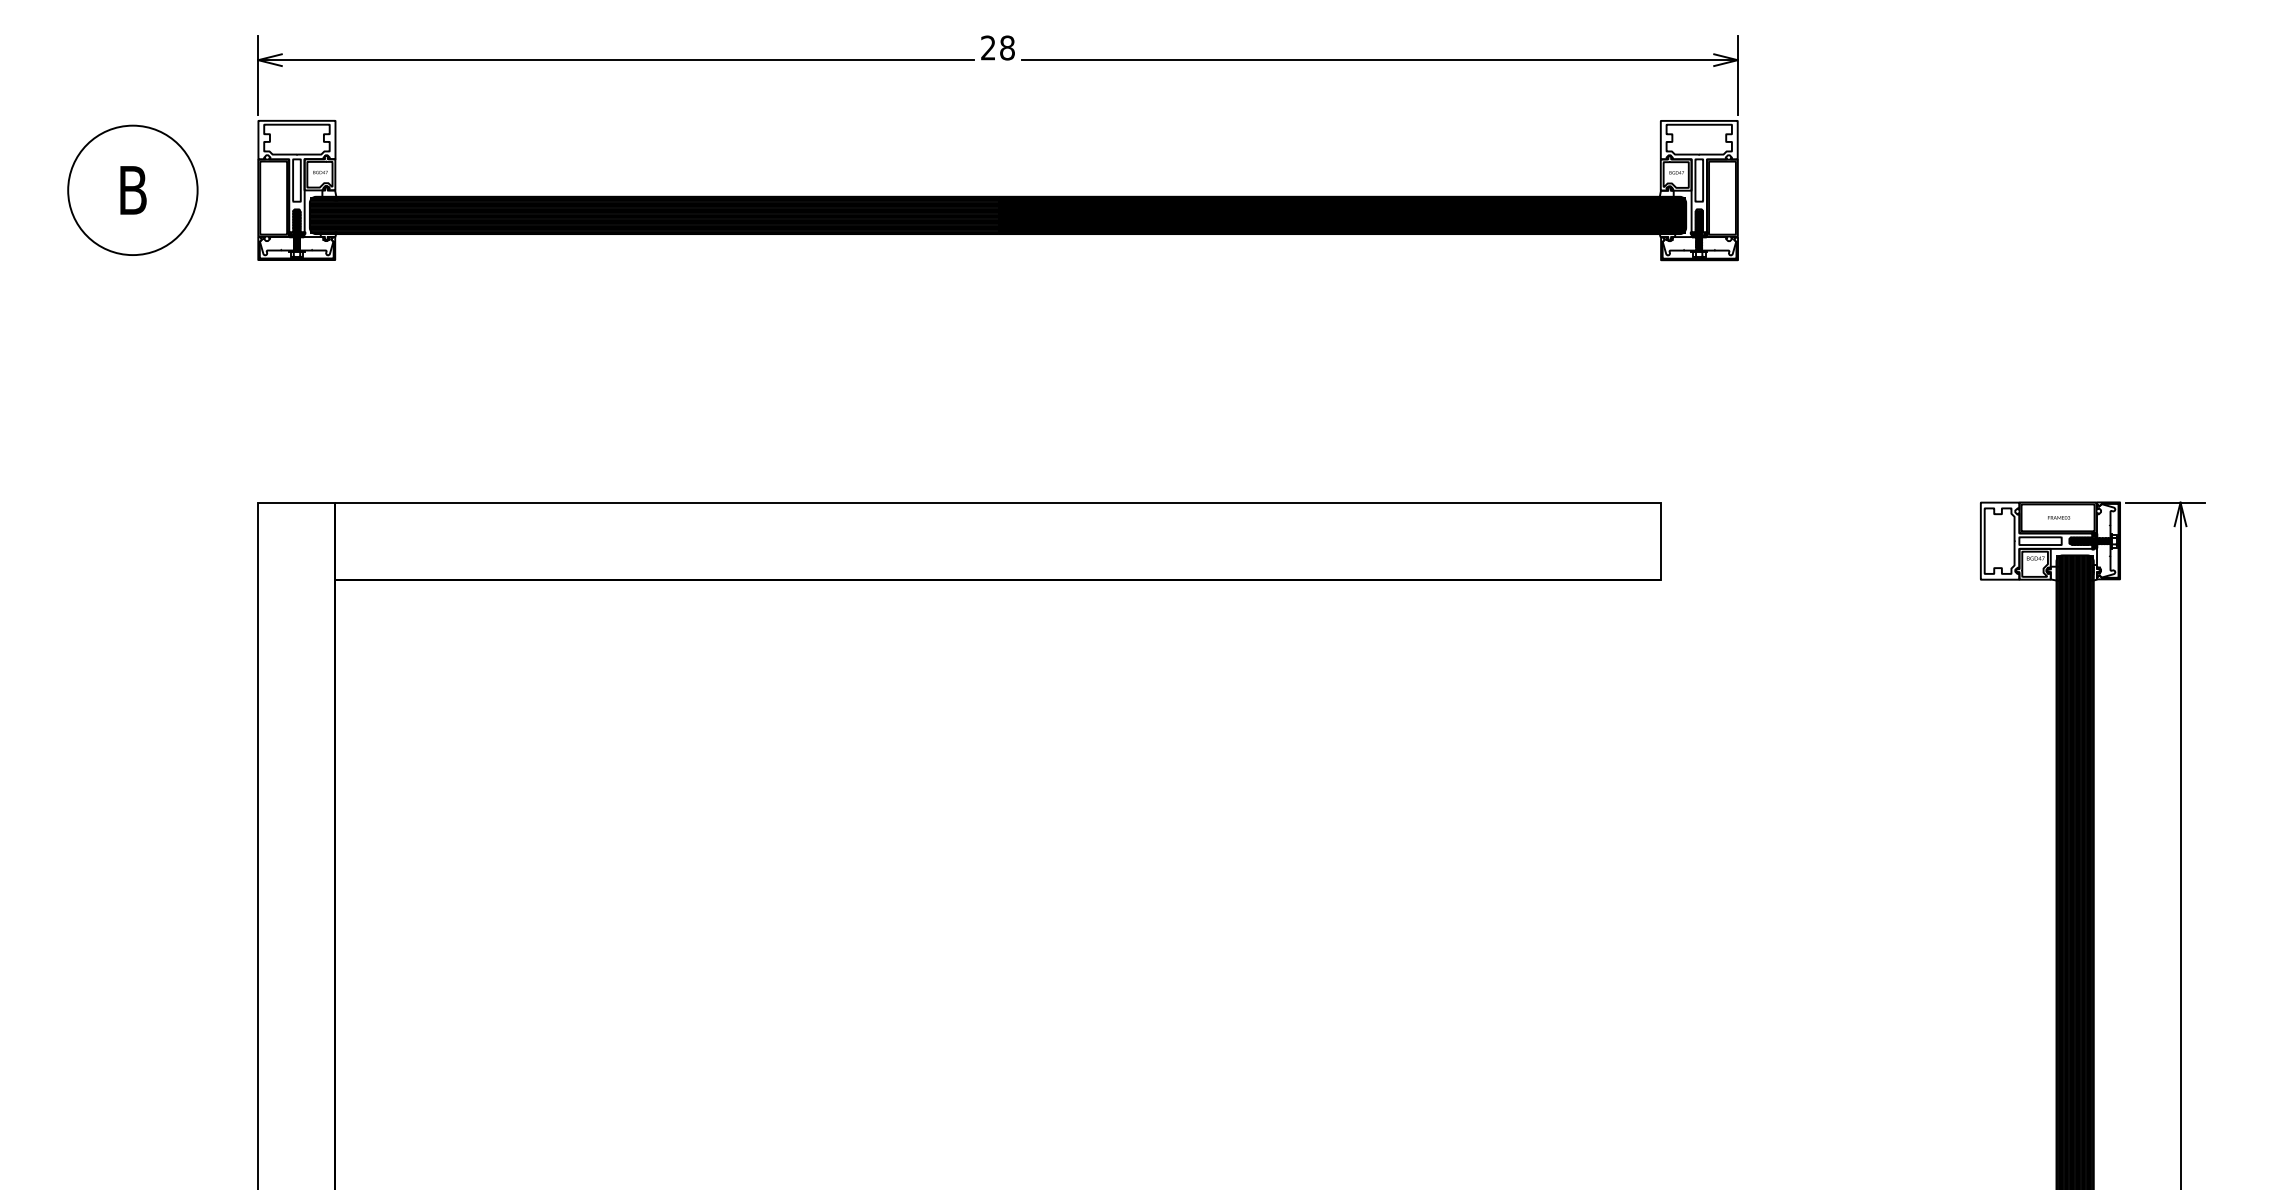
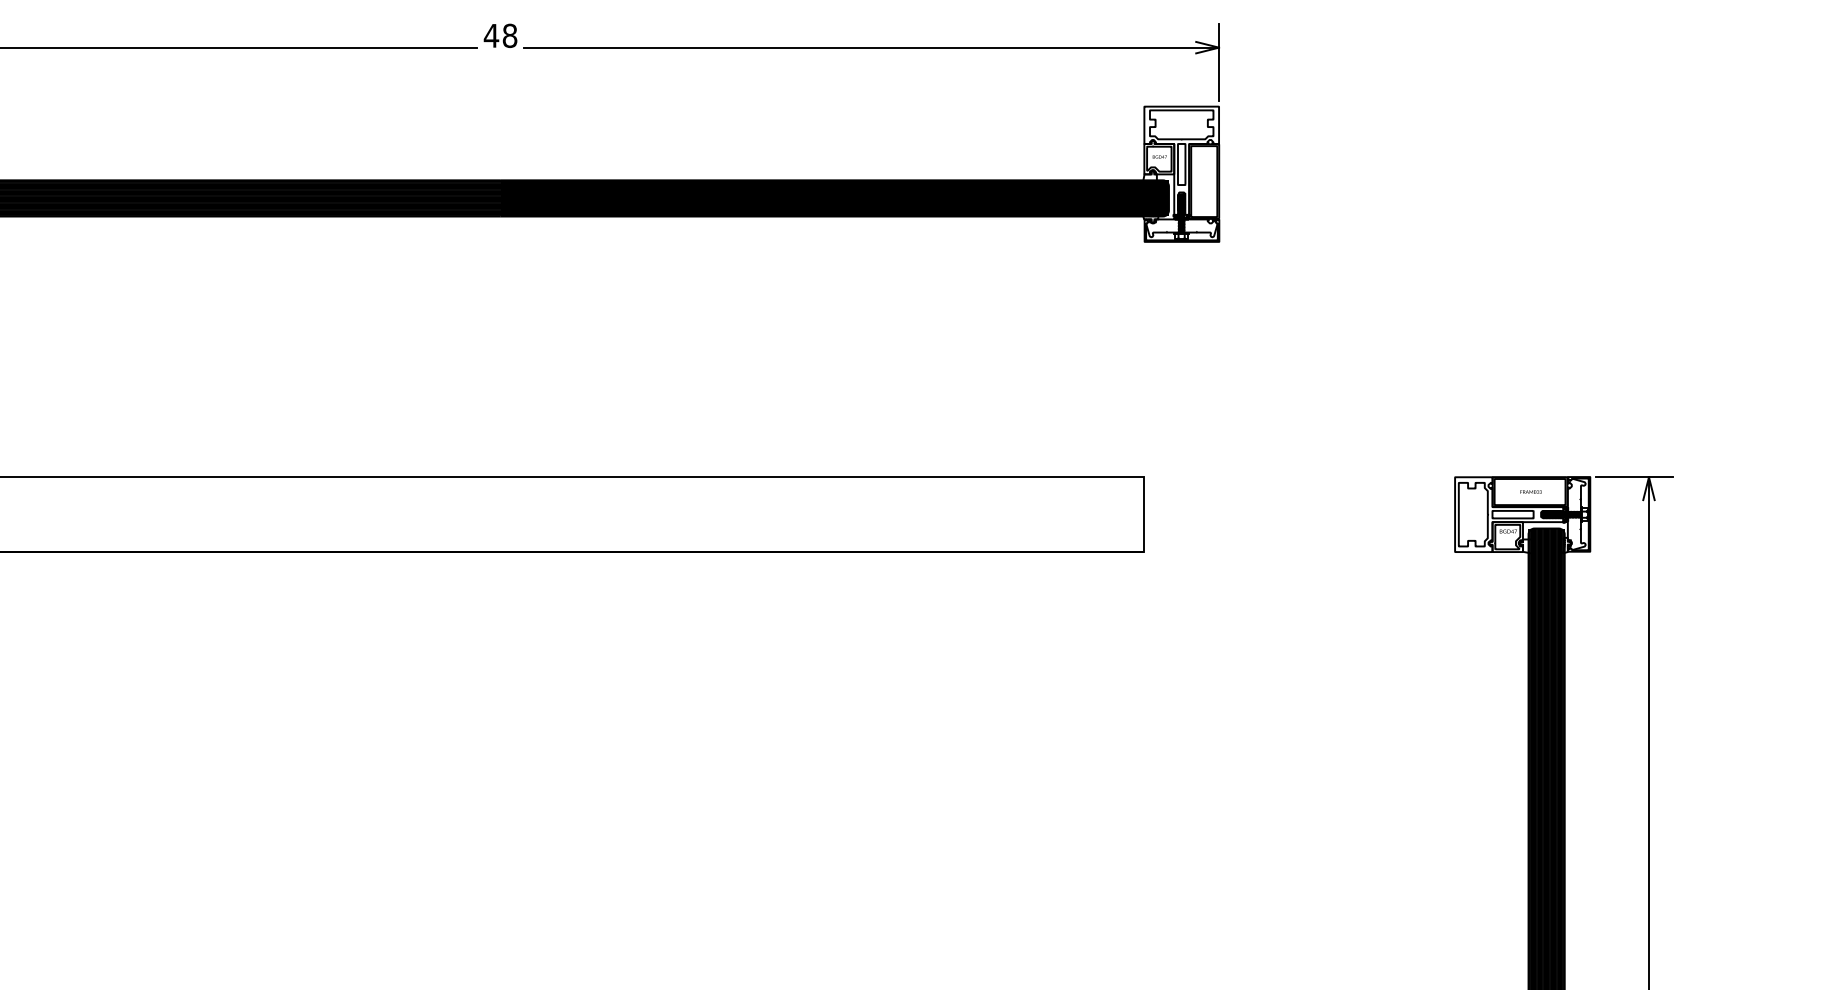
text: (988, 47) -> (491, 35), 28 -> 48

